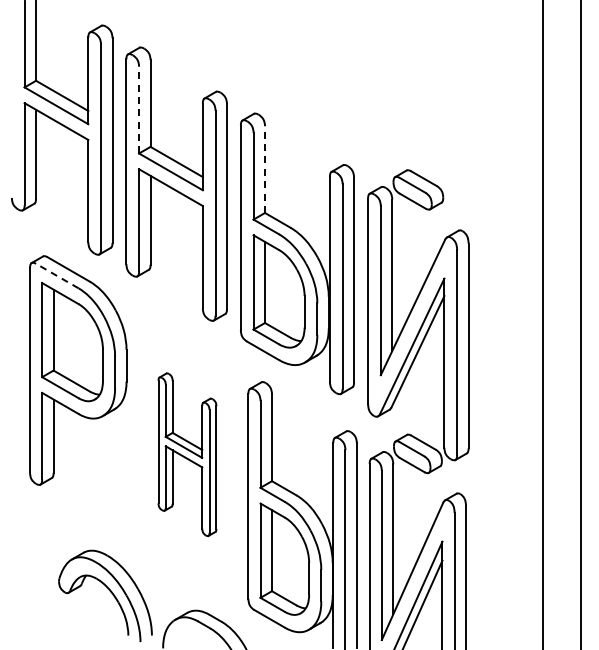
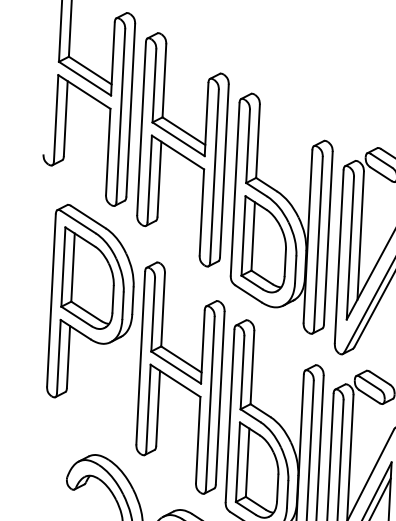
line: (139, 109) -> (154, 85), dashed -> solid
line: (265, 169) -> (258, 141), dashed -> solid
line: (57, 276) -> (78, 222), dashed -> solid
part: (187, 454) -> (180, 378), size x1.67

